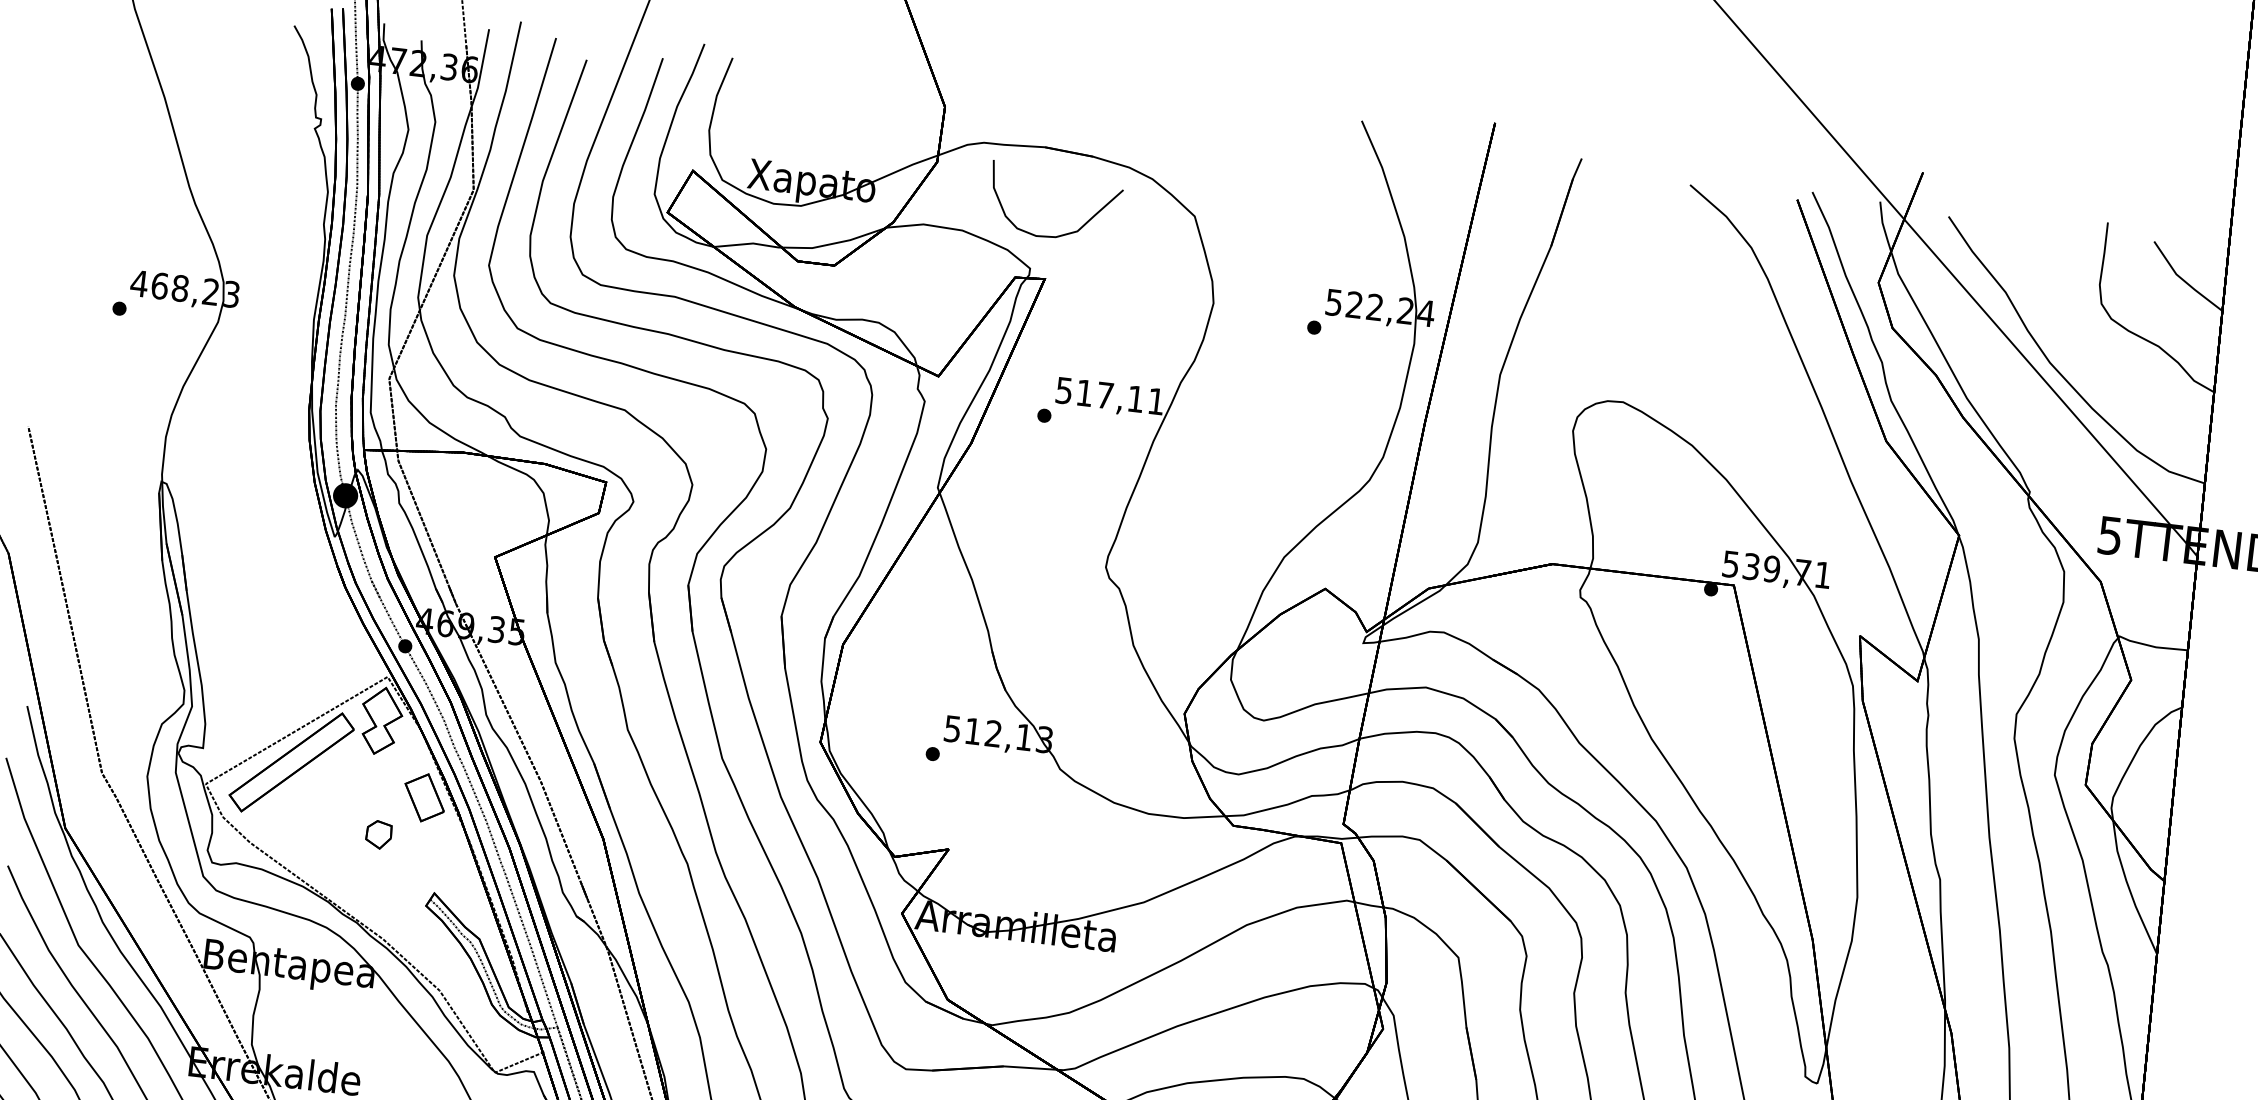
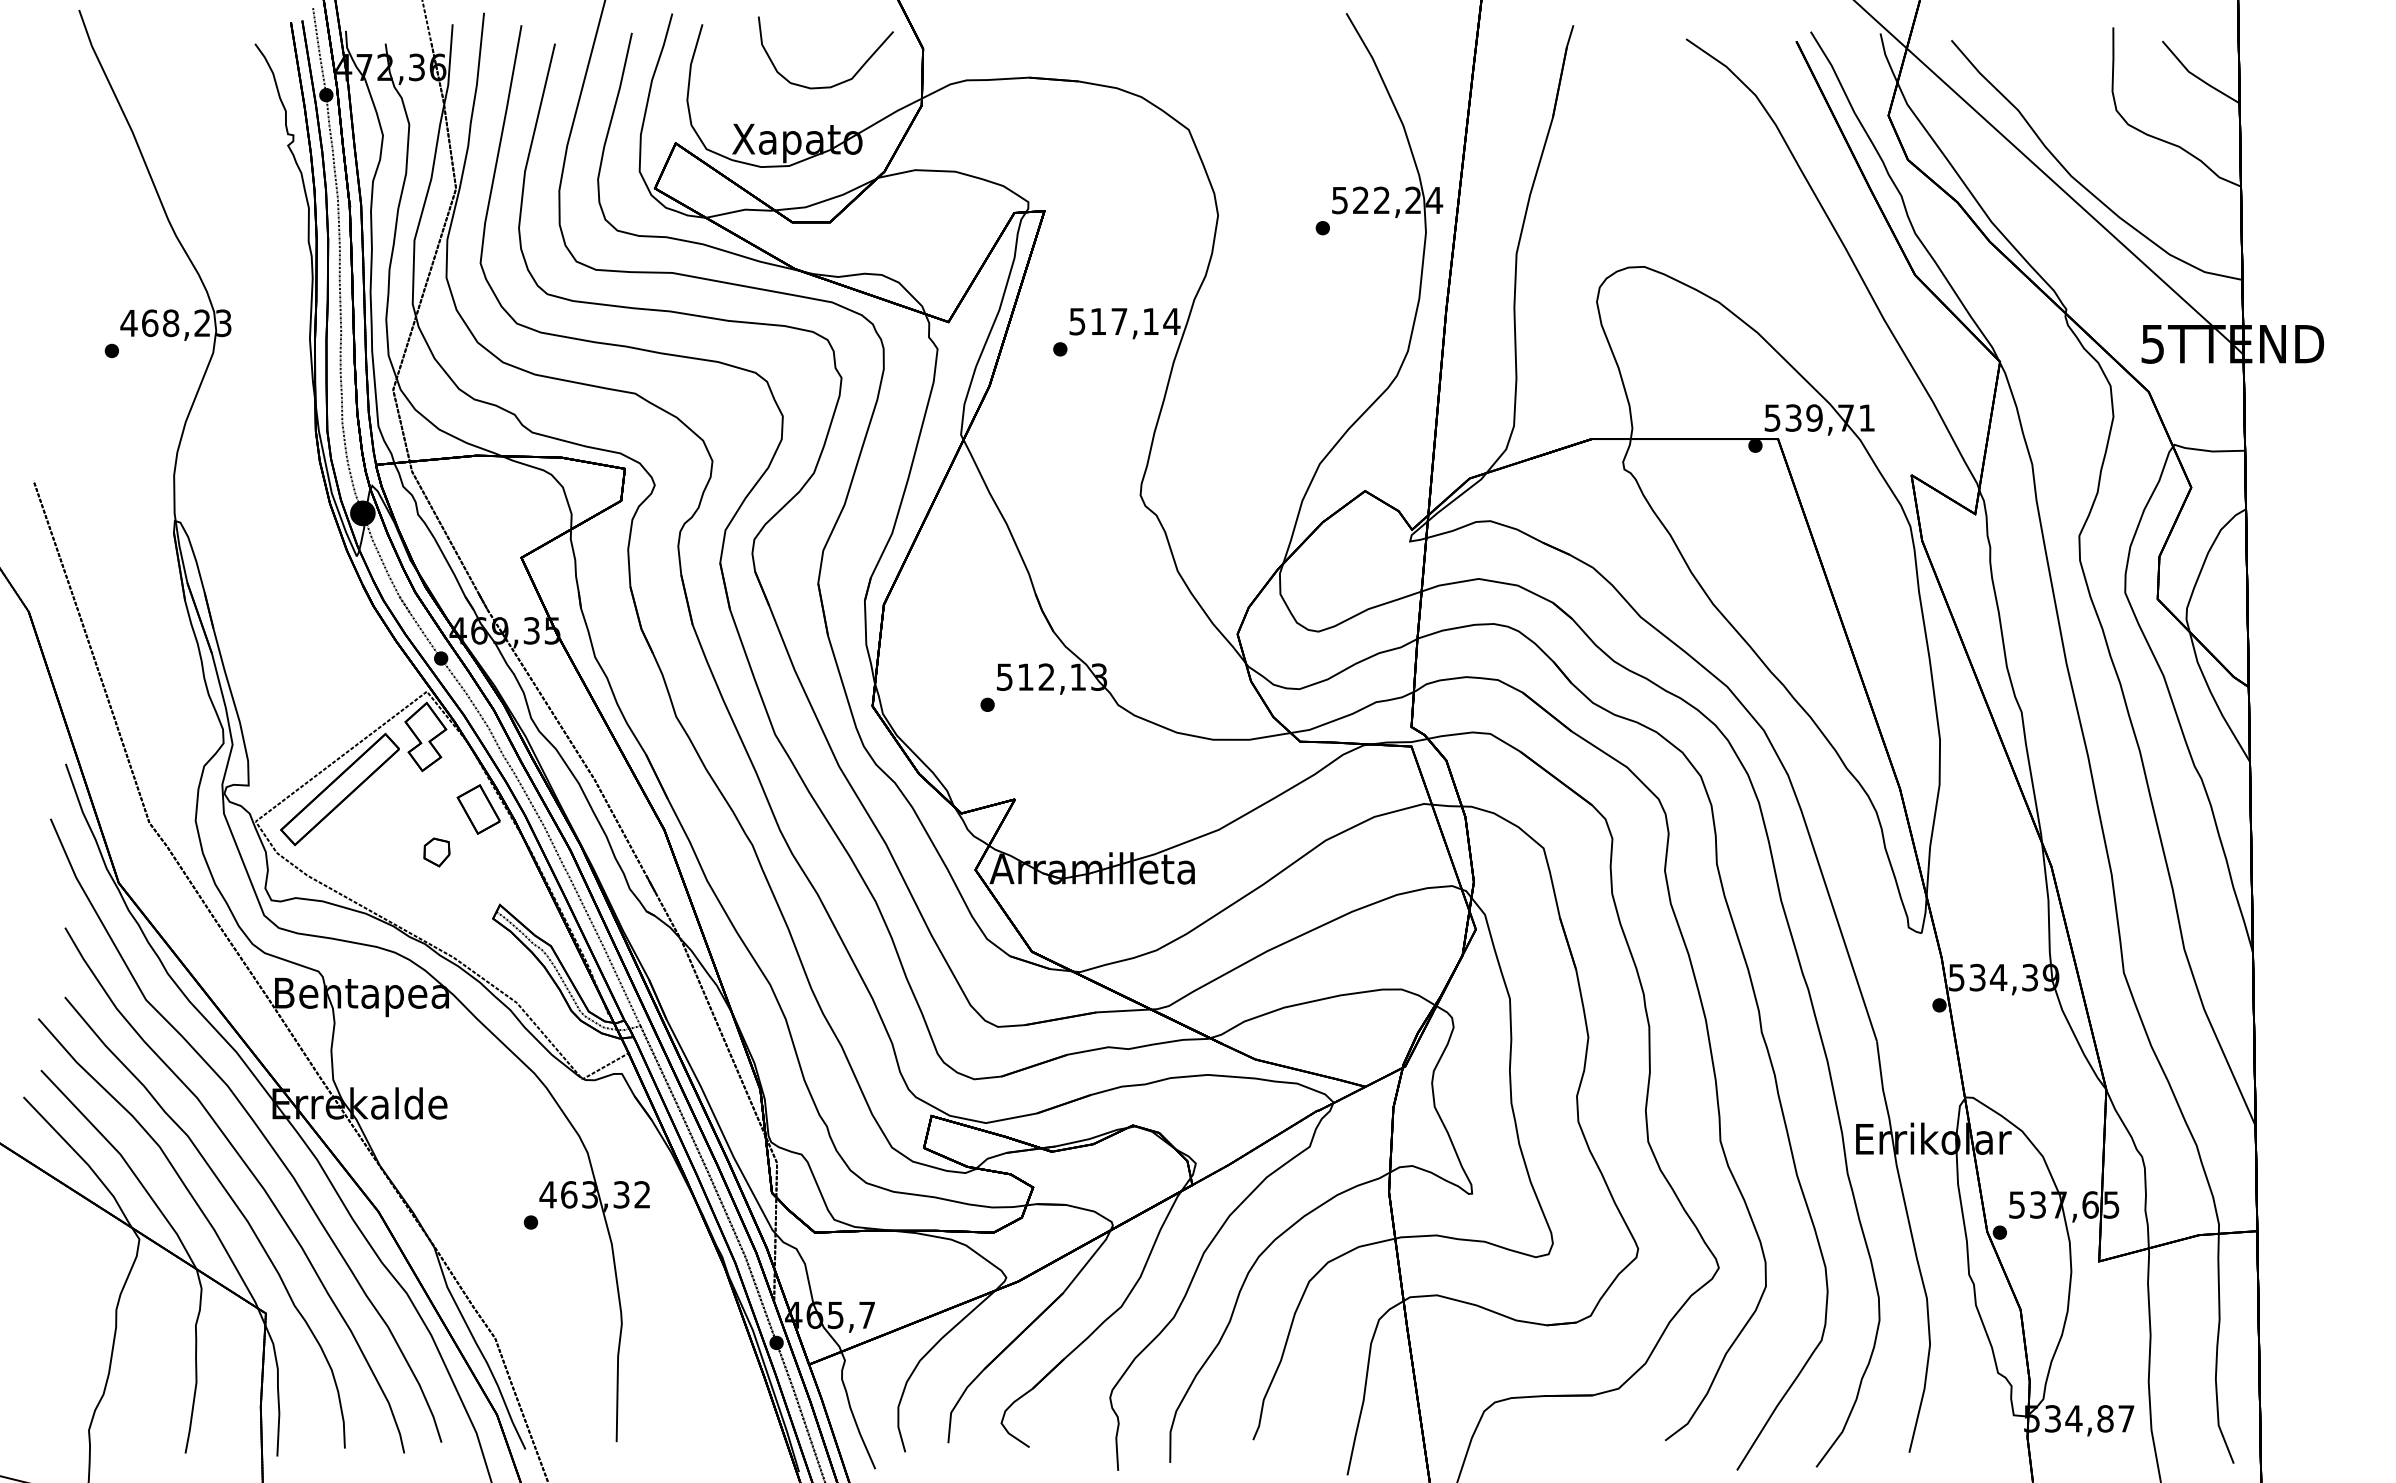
part: (1064, 233) -> (839, 82), moved
text: (1155, 401) -> (1171, 321), 517,11 -> 517,14

